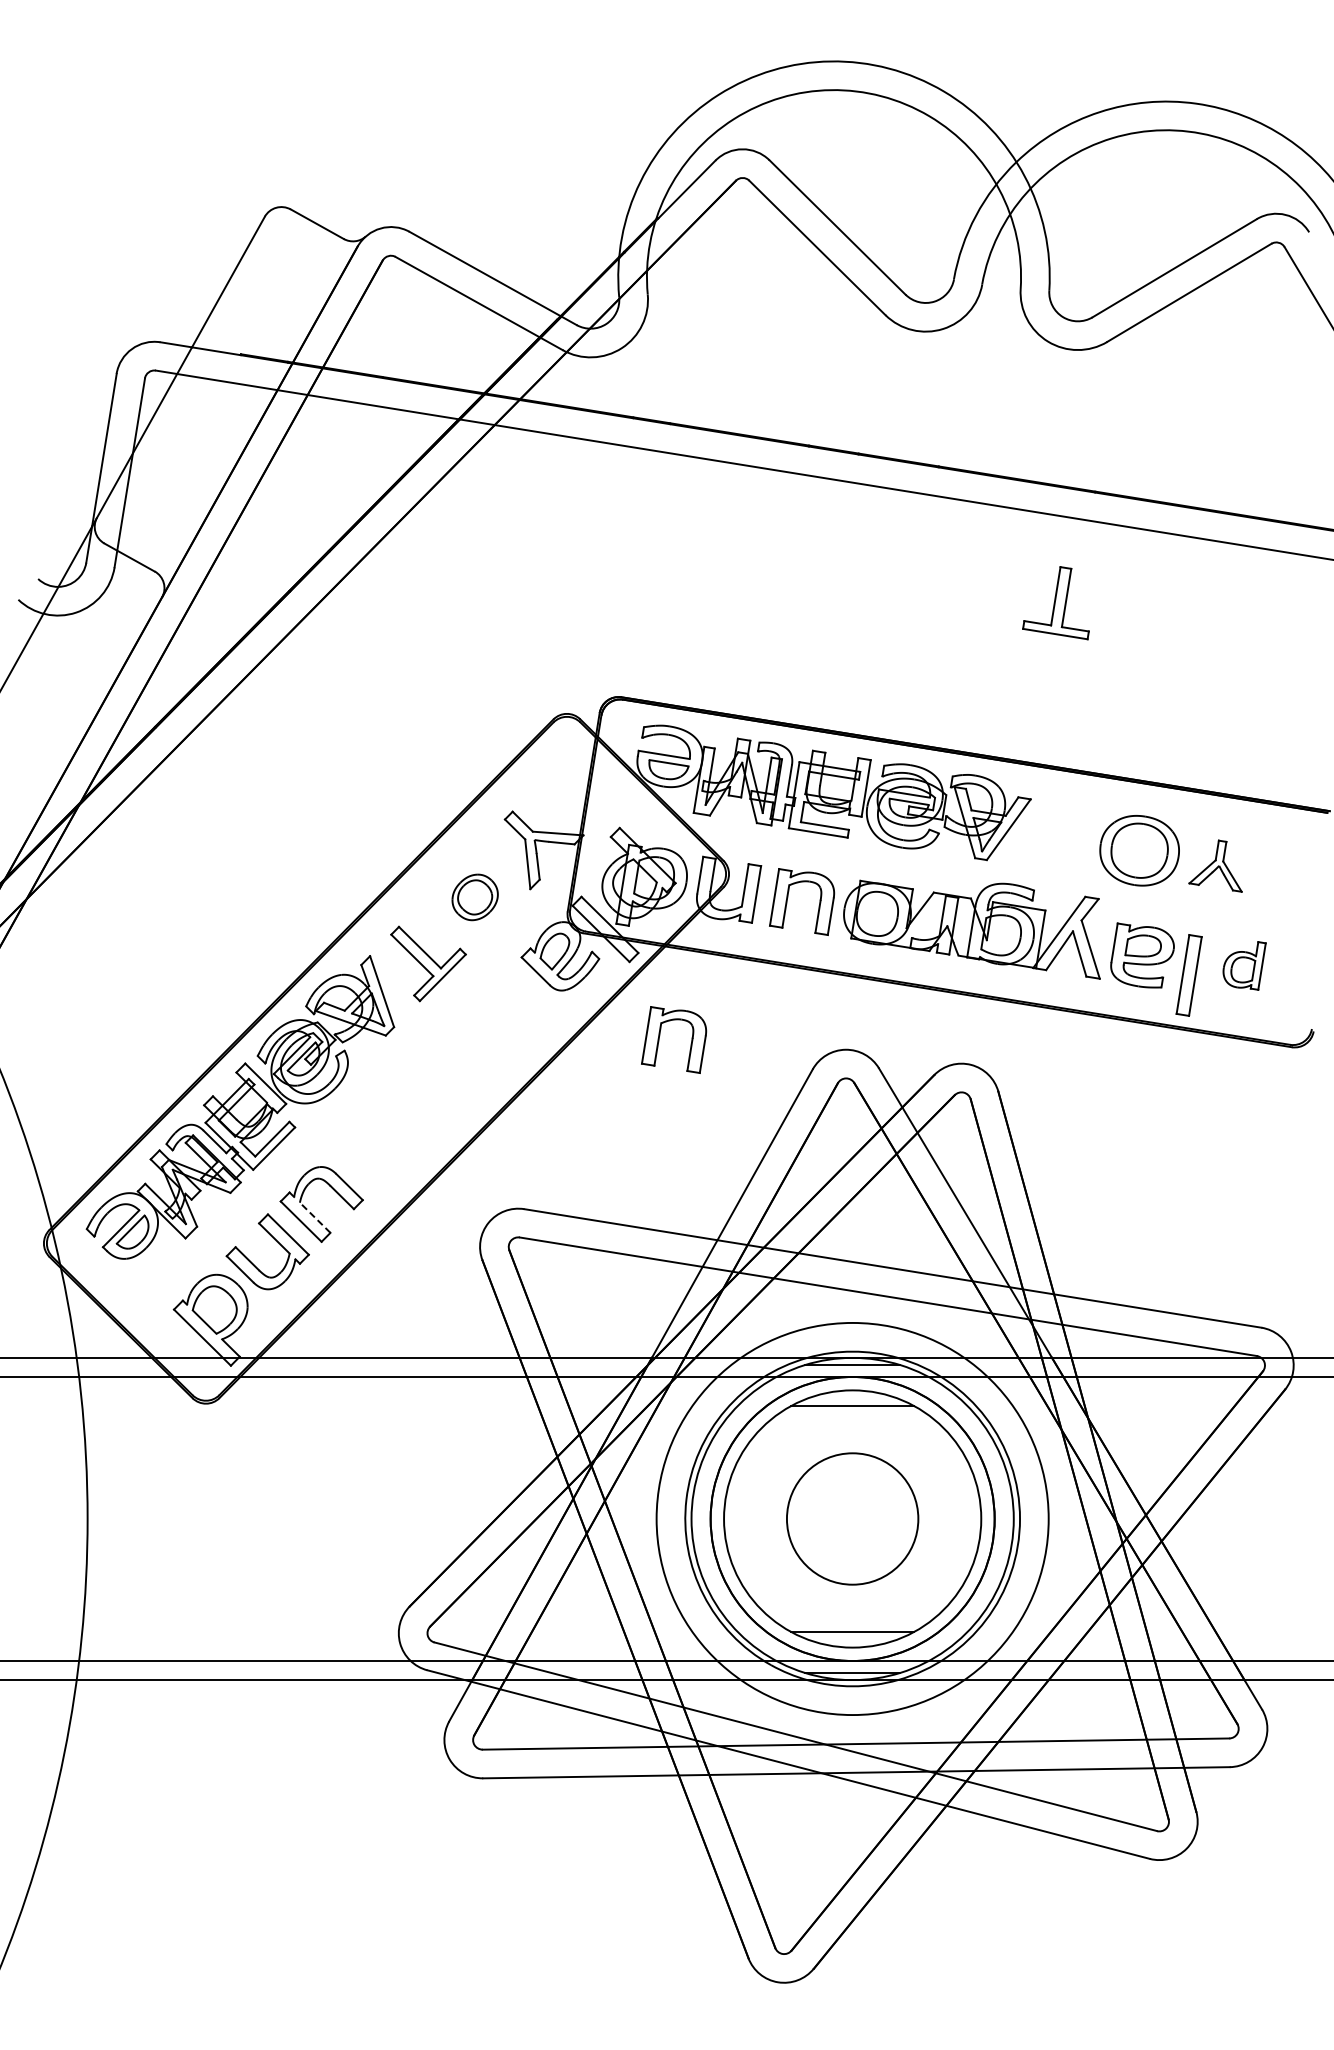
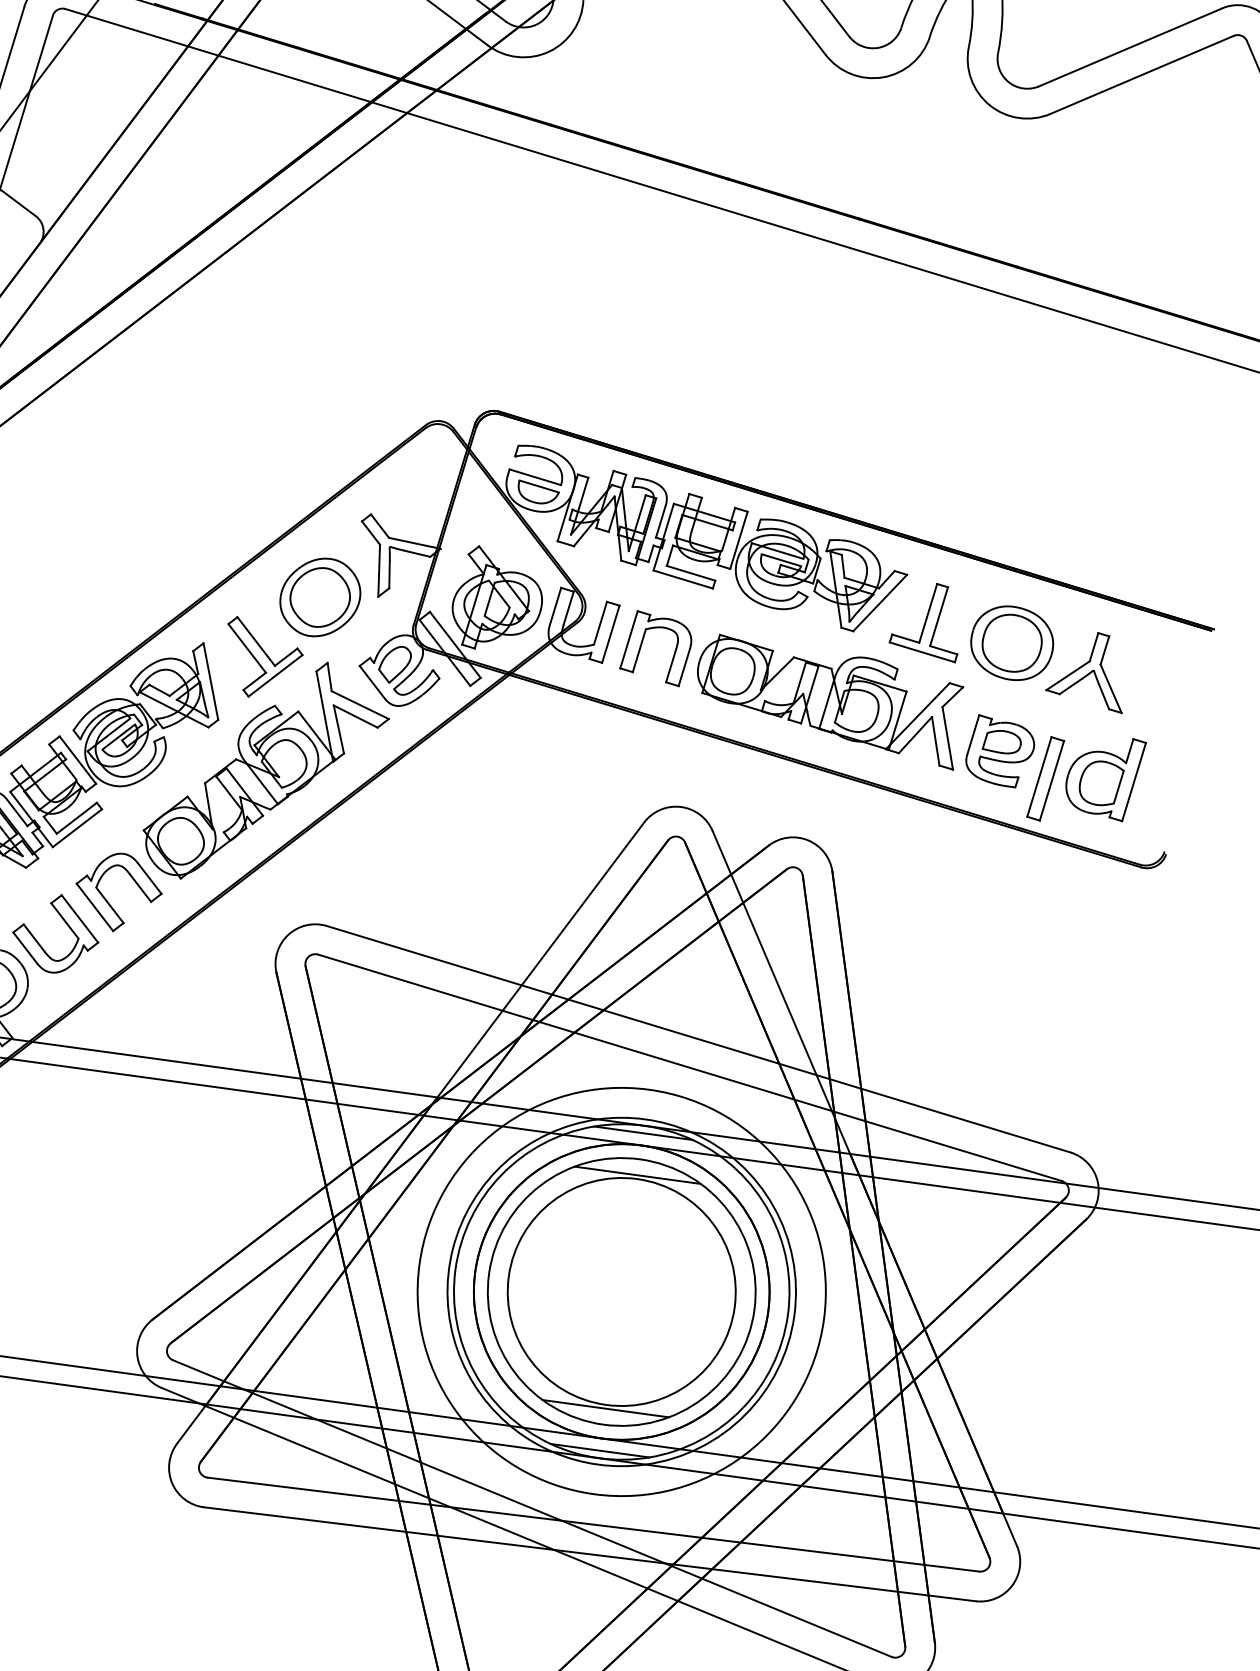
part: (1055, 603) -> (926, 620), moved
part: (1215, 865) -> (1088, 669), size x1.43
part: (474, 897) -> (319, 597), size x1.67
part: (1244, 965) -> (1104, 776), size x1.67
part: (660, 1035) -> (491, 766), removed
part: (446, 1070) -> (266, 771), added
line: (314, 1217) -> (109, 904), dashed -> solid
circle: (852, 1518) -> (621, 1291), size x1.67

